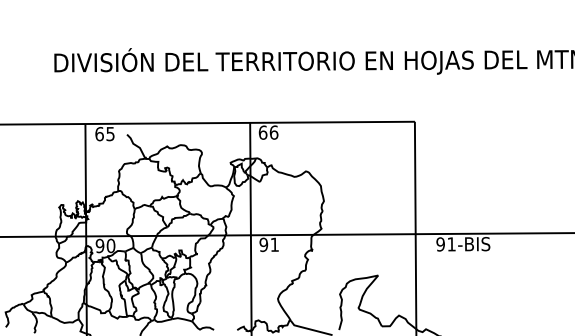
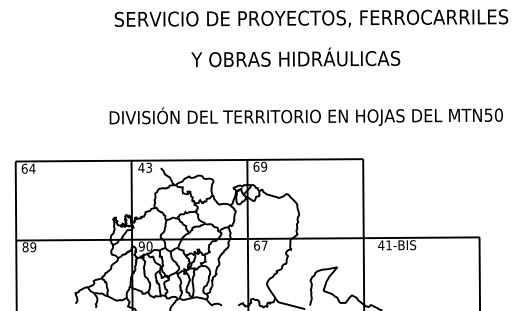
text: (274, 132) -> (264, 166), 66 -> 69
text: (103, 133) -> (144, 167), 65 -> 43
text: (268, 244) -> (260, 245), 91 -> 67
text: (440, 244) -> (381, 245), 91-BIS -> 41-BIS

